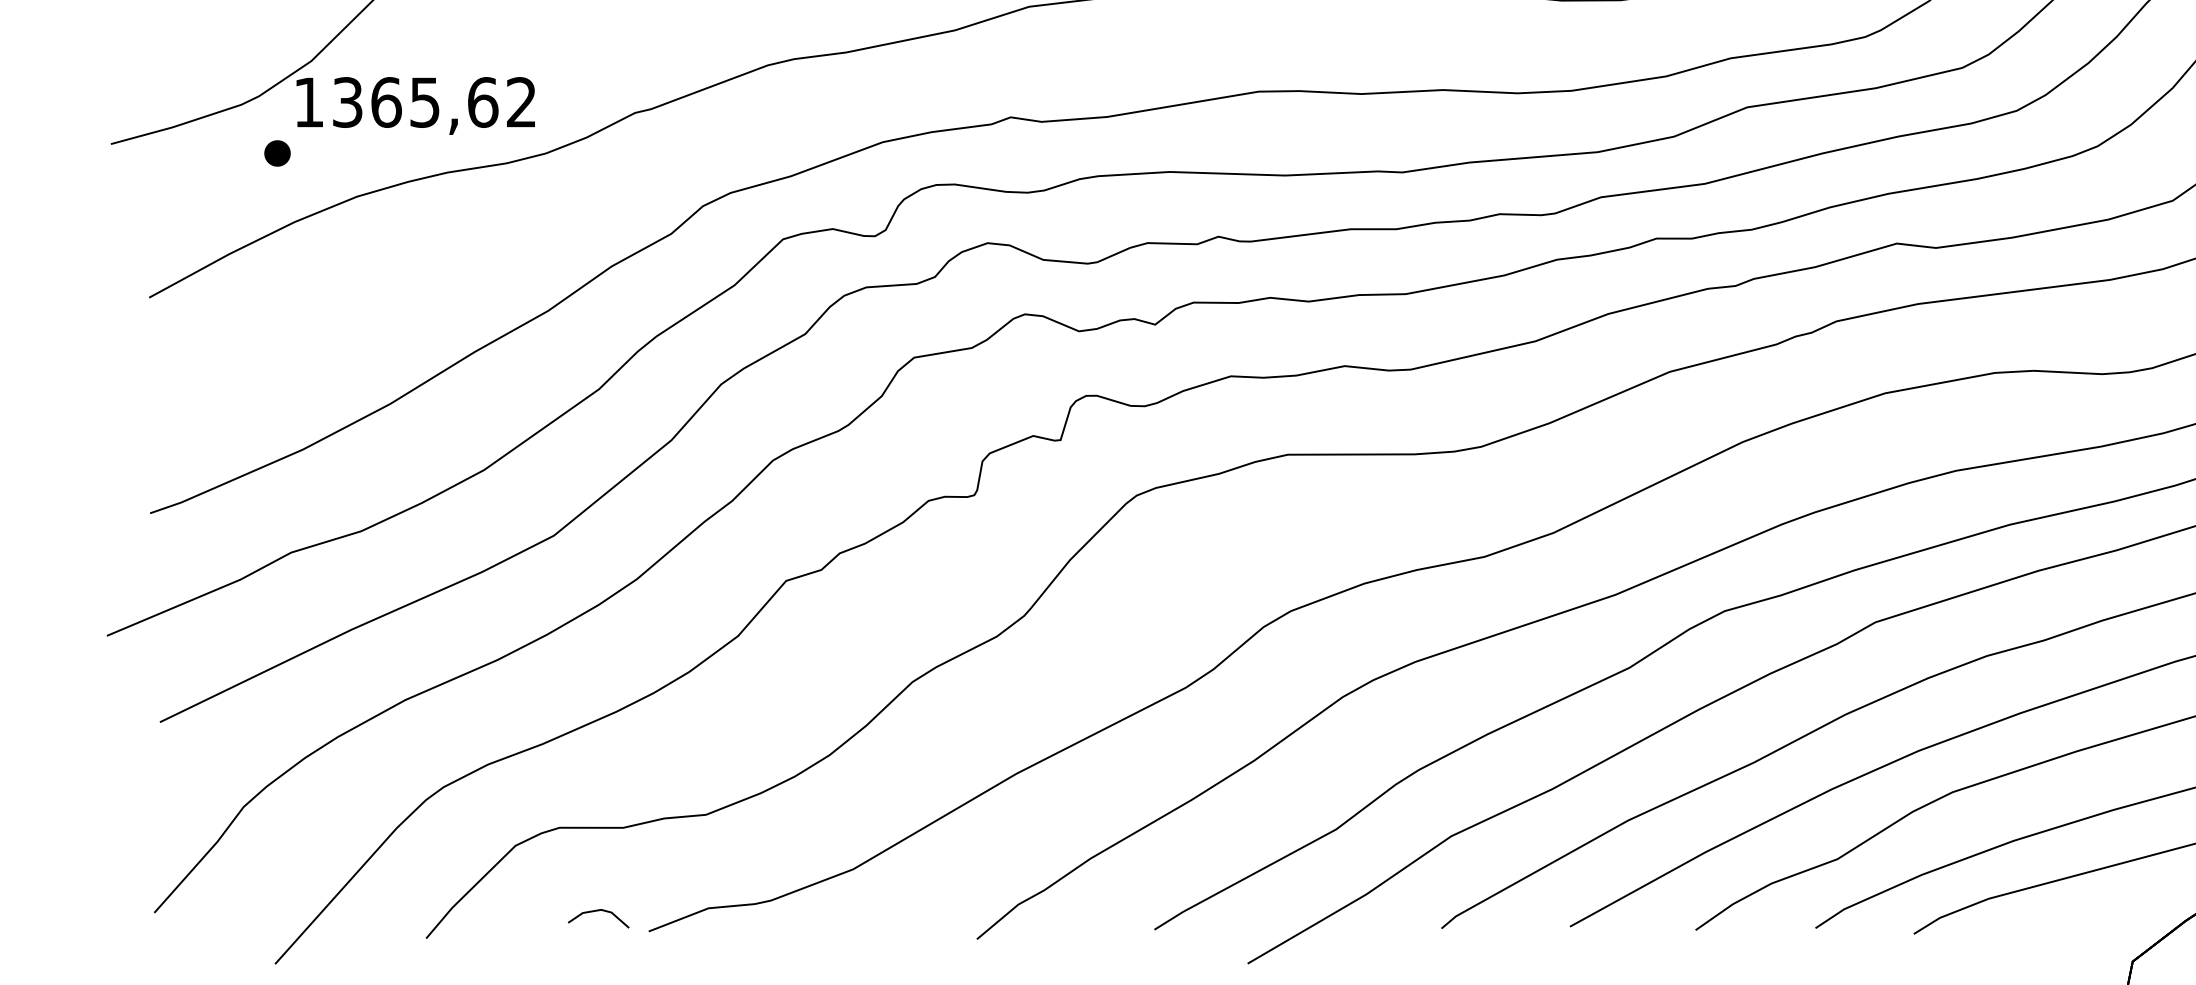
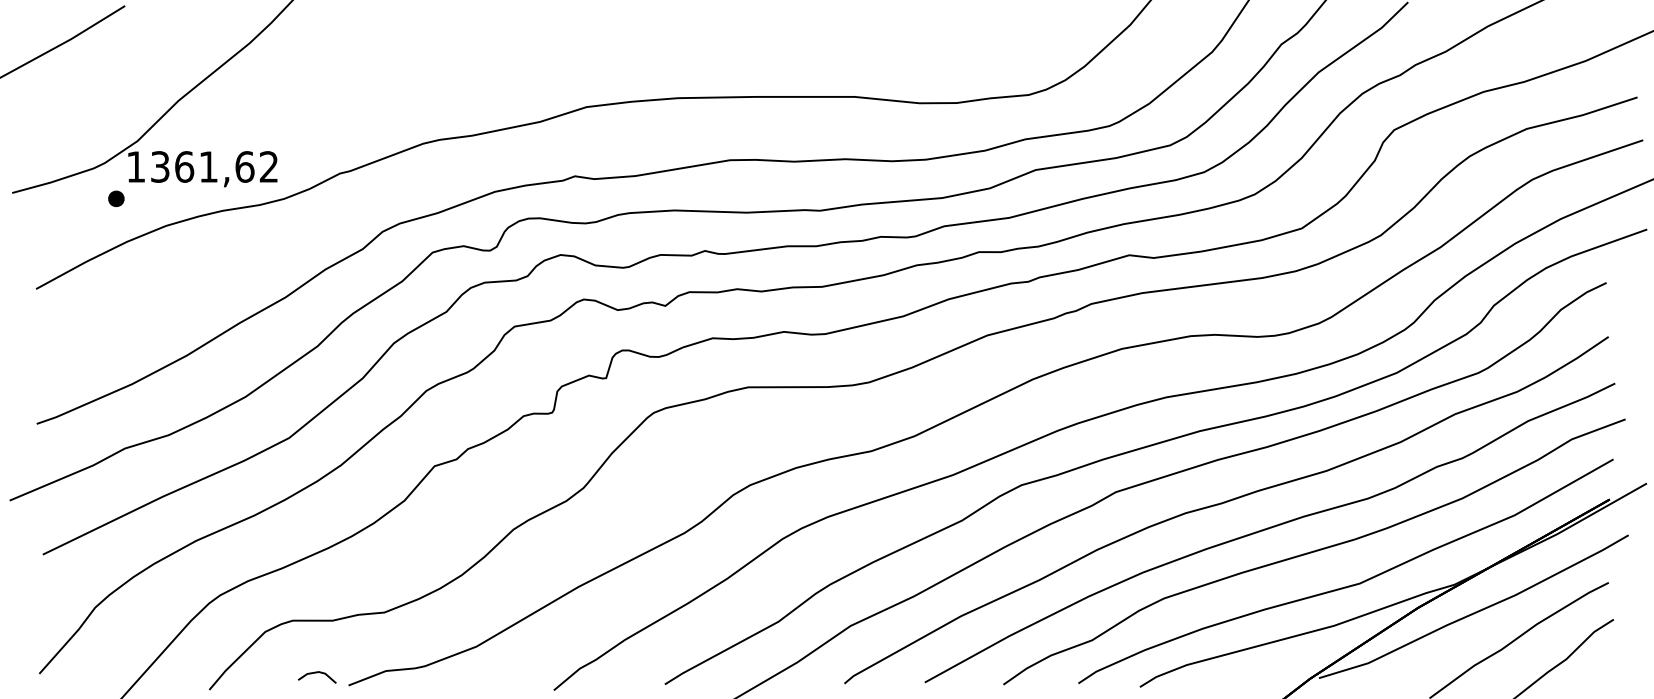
text: (424, 101) -> (208, 166), 1365,62 -> 1361,62

